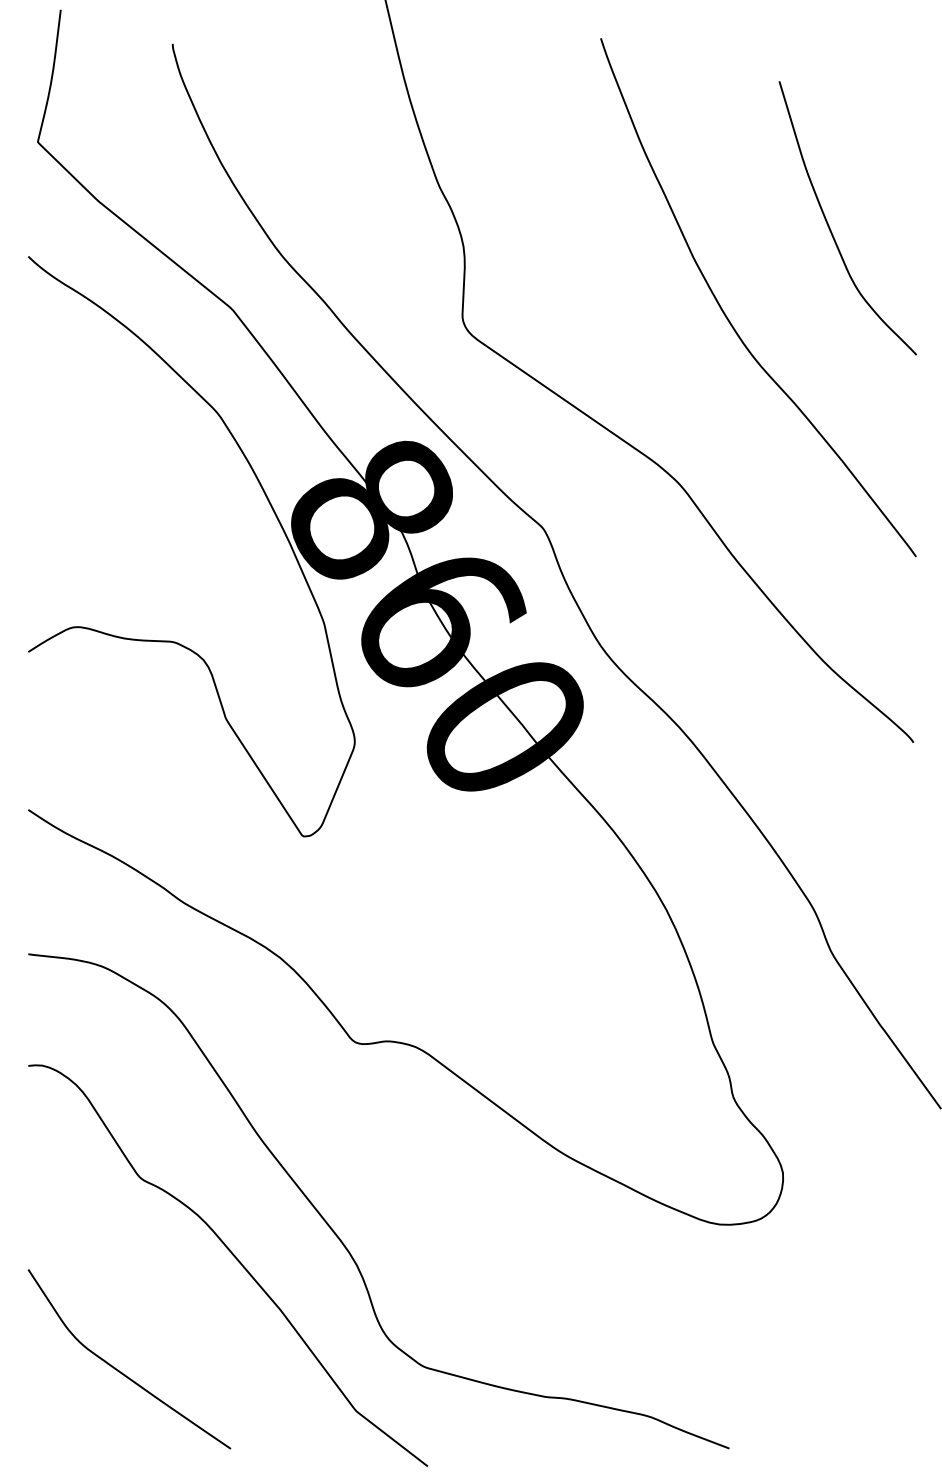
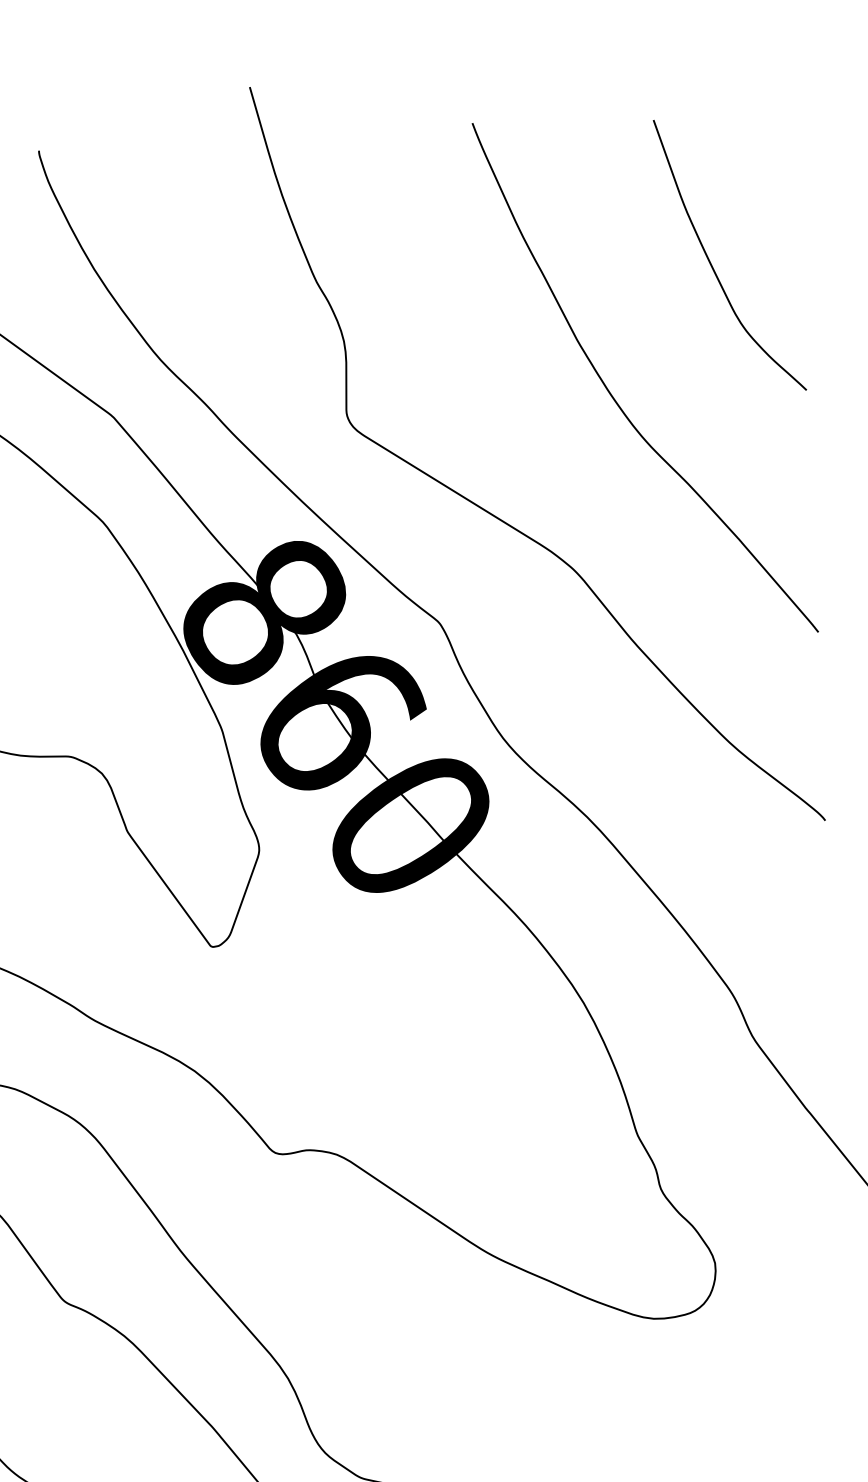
curve: (830, 227) -> (712, 265), moved

